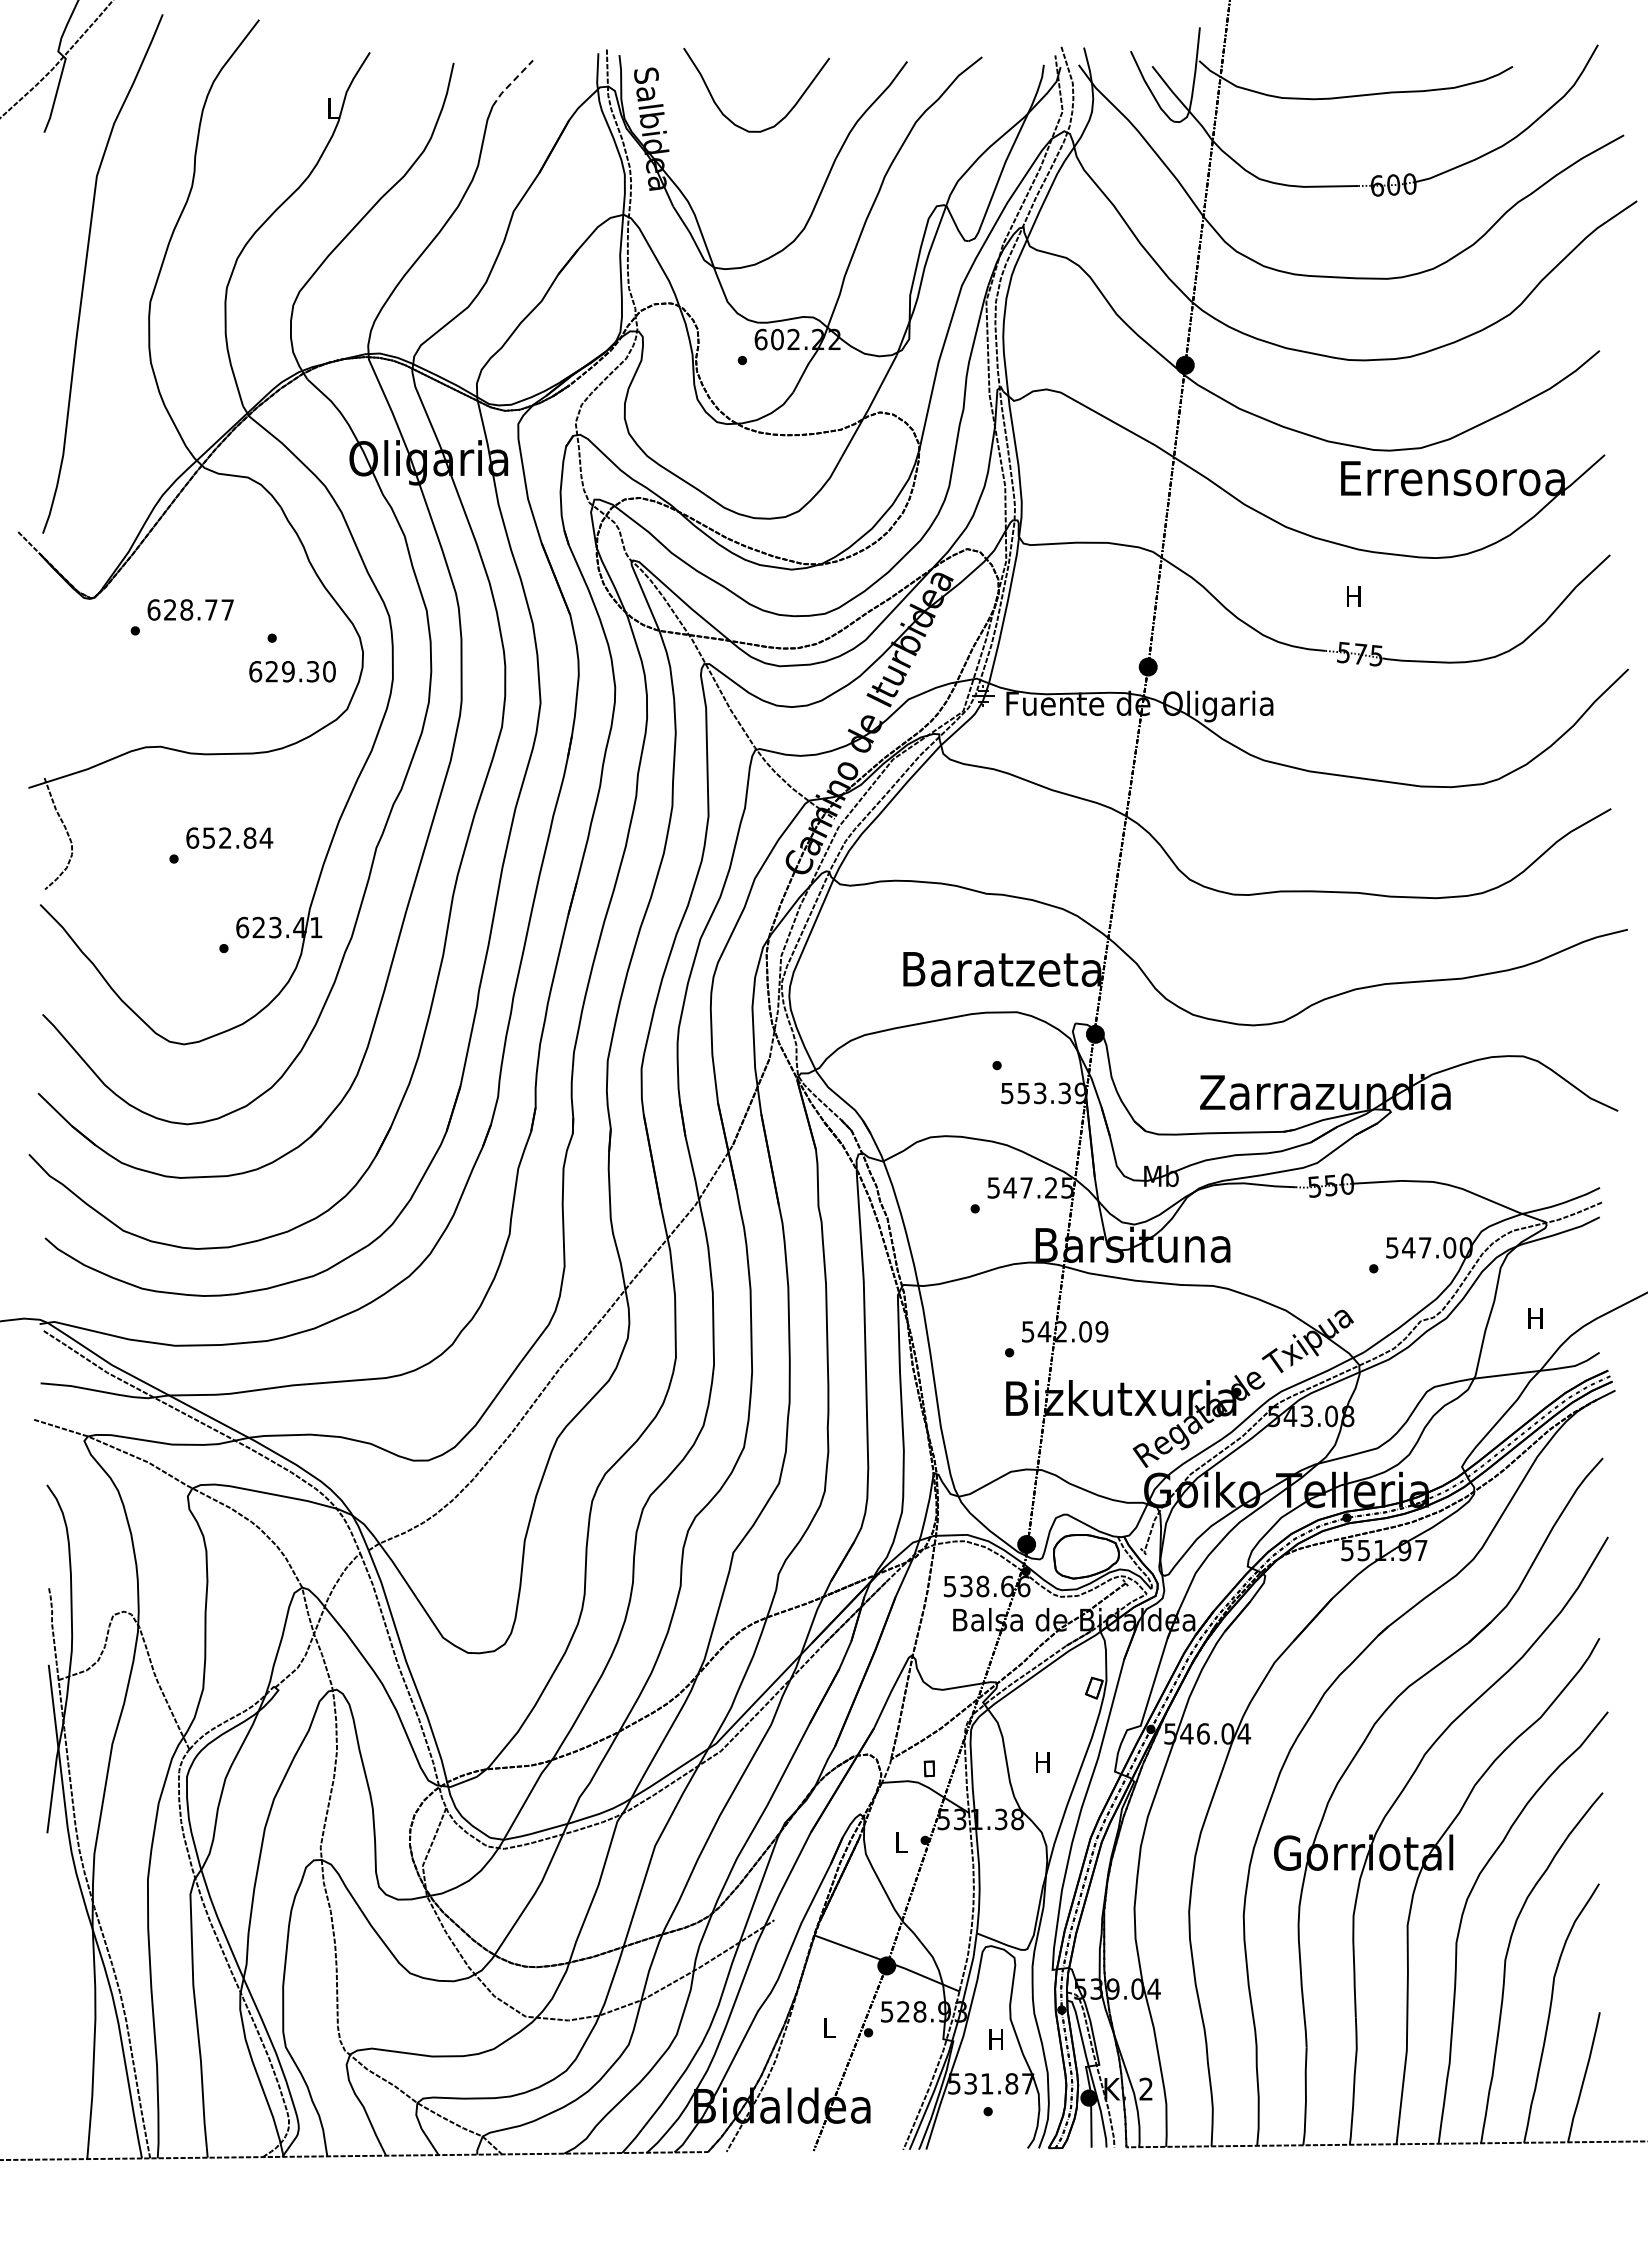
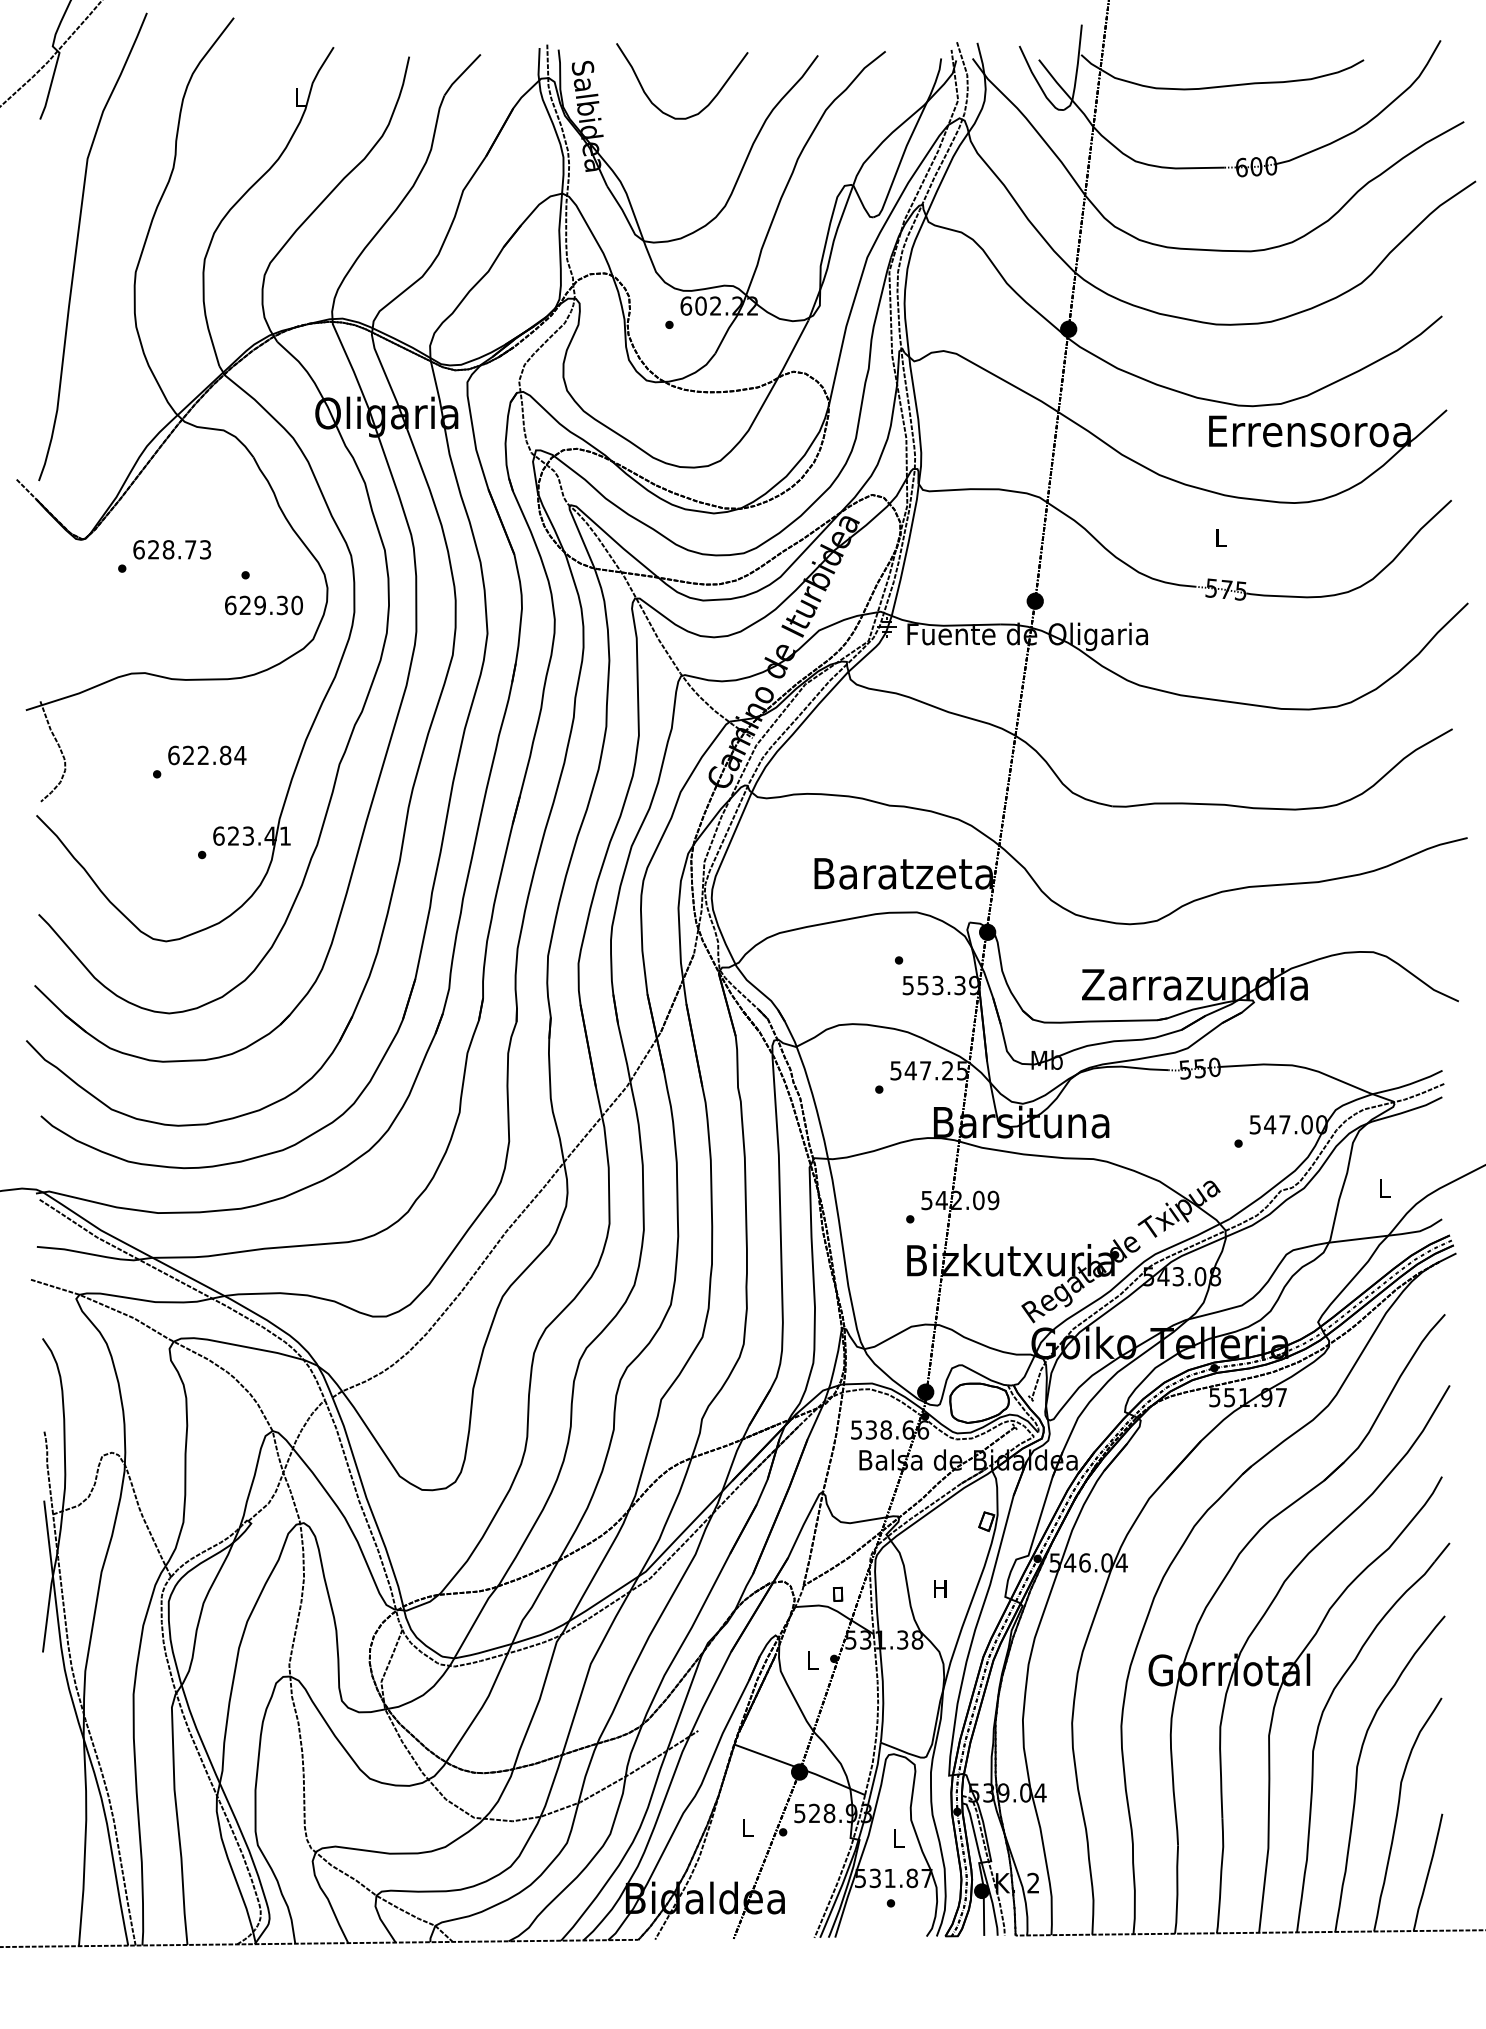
line: (511, 82) -> (461, 74), dashed -> solid
text: (1353, 596) -> (1220, 537), H -> L
text: (227, 609) -> (205, 549), 628.77 -> 628.73
text: (208, 837) -> (188, 754), 652.84 -> 622.84
text: (1535, 1318) -> (1384, 1188), H -> L
text: (995, 2039) -> (897, 1838), H -> L

